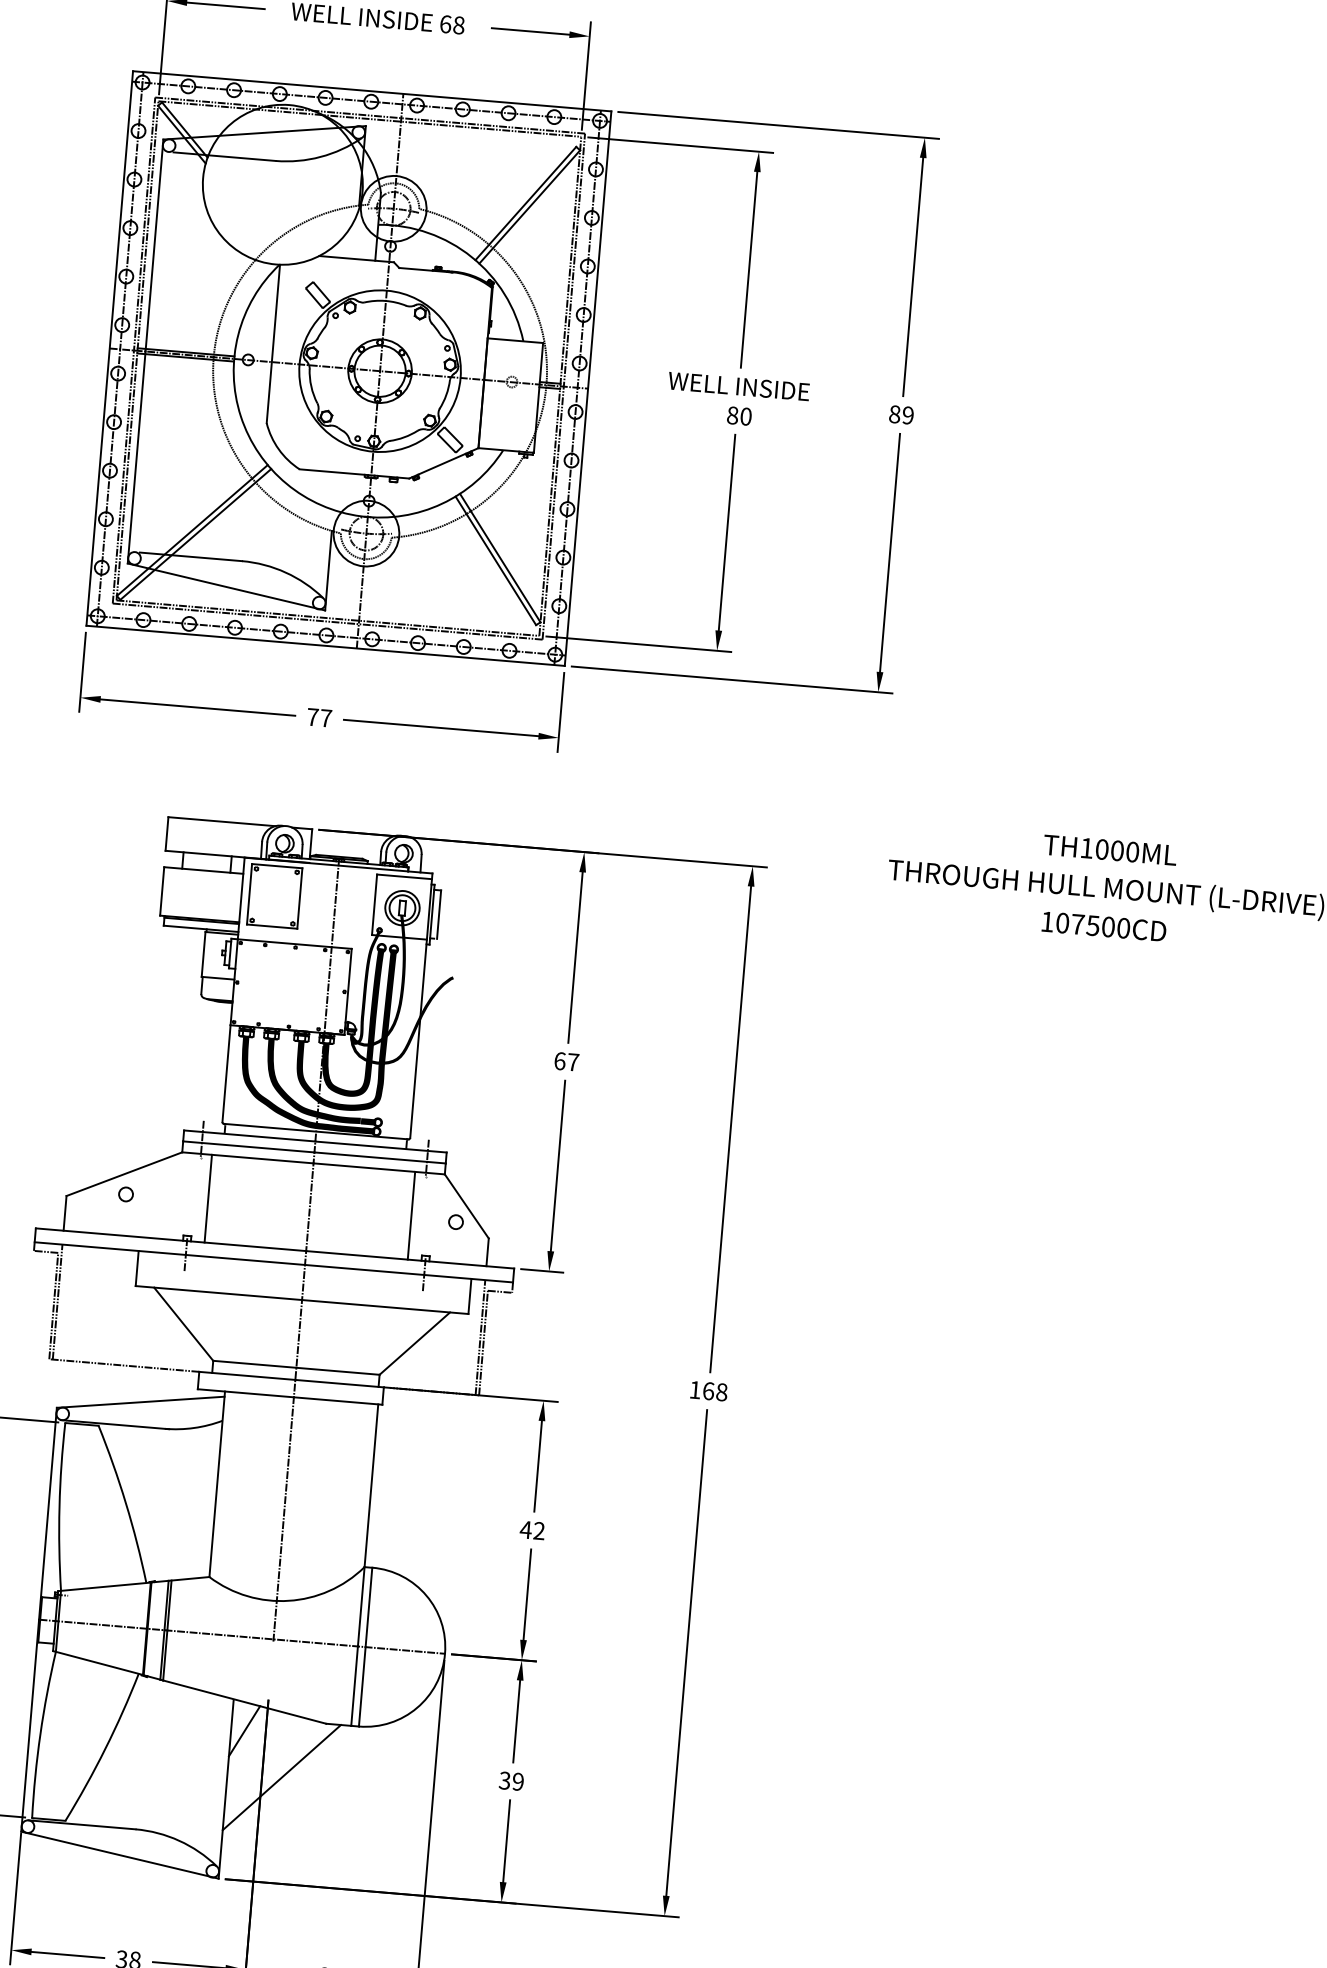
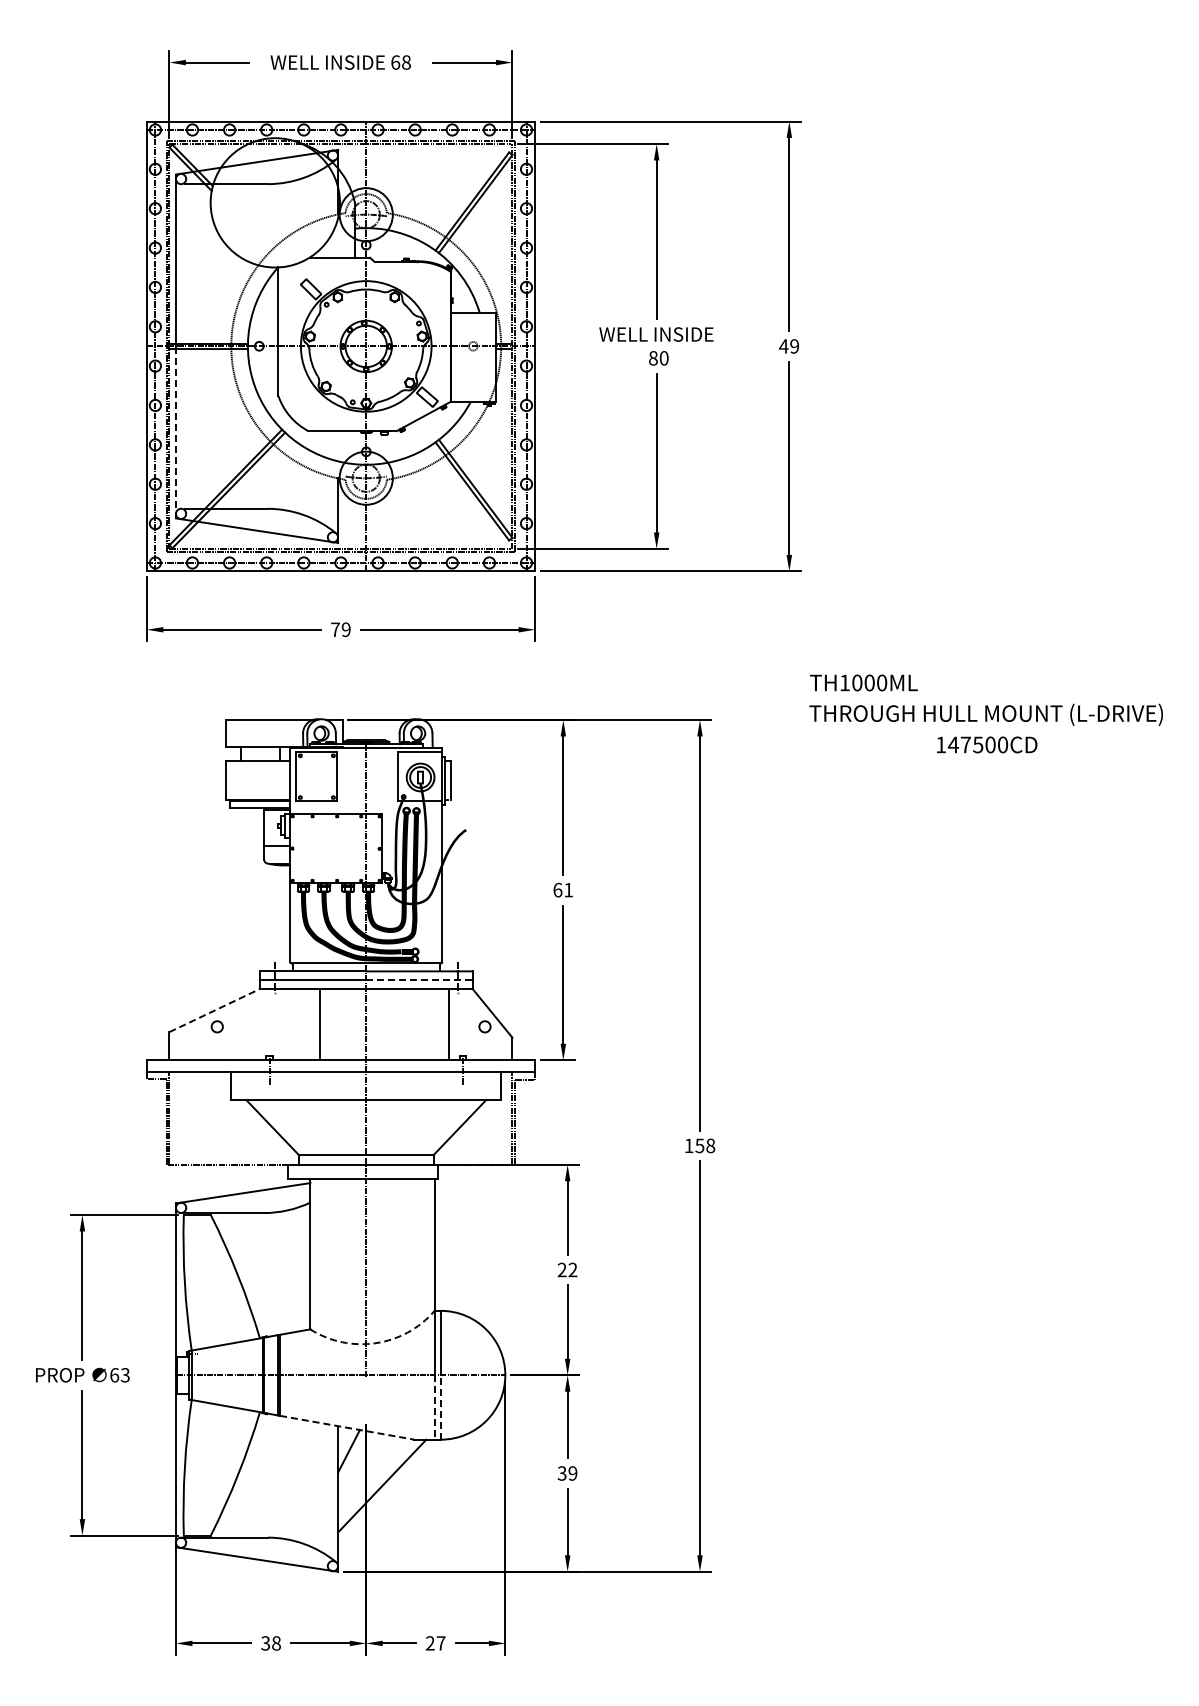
text: (894, 414) -> (783, 346), 89 -> 49
line: (137, 457) -> (176, 432), solid -> dashed
text: (325, 717) -> (345, 629), 77 -> 79
text: (1109, 849) -> (863, 682), moved
text: (1061, 922) -> (952, 744), 107500CD -> 147500CD
text: (573, 1062) -> (568, 890), 67 -> 61
line: (381, 1158) -> (420, 980), solid -> dashed
line: (124, 1174) -> (214, 1010), solid -> dashed
line: (207, 1198) -> (319, 1024), moved
text: (708, 1390) -> (699, 1145), 168 -> 158
text: (525, 1529) -> (561, 1269), 42 -> 22
arc: (288, 1601) -> (375, 1343), solid -> dashed
line: (361, 1685) -> (440, 1406), solid -> dashed
line: (354, 1686) -> (434, 1407), solid -> dashed
line: (245, 1701) -> (347, 1427), solid -> dashed

